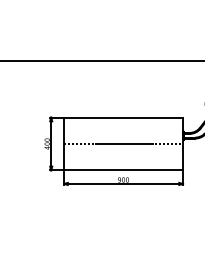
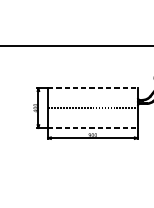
line: (124, 117) -> (93, 88), solid -> dashed
line: (124, 170) -> (93, 128), solid -> dashed

